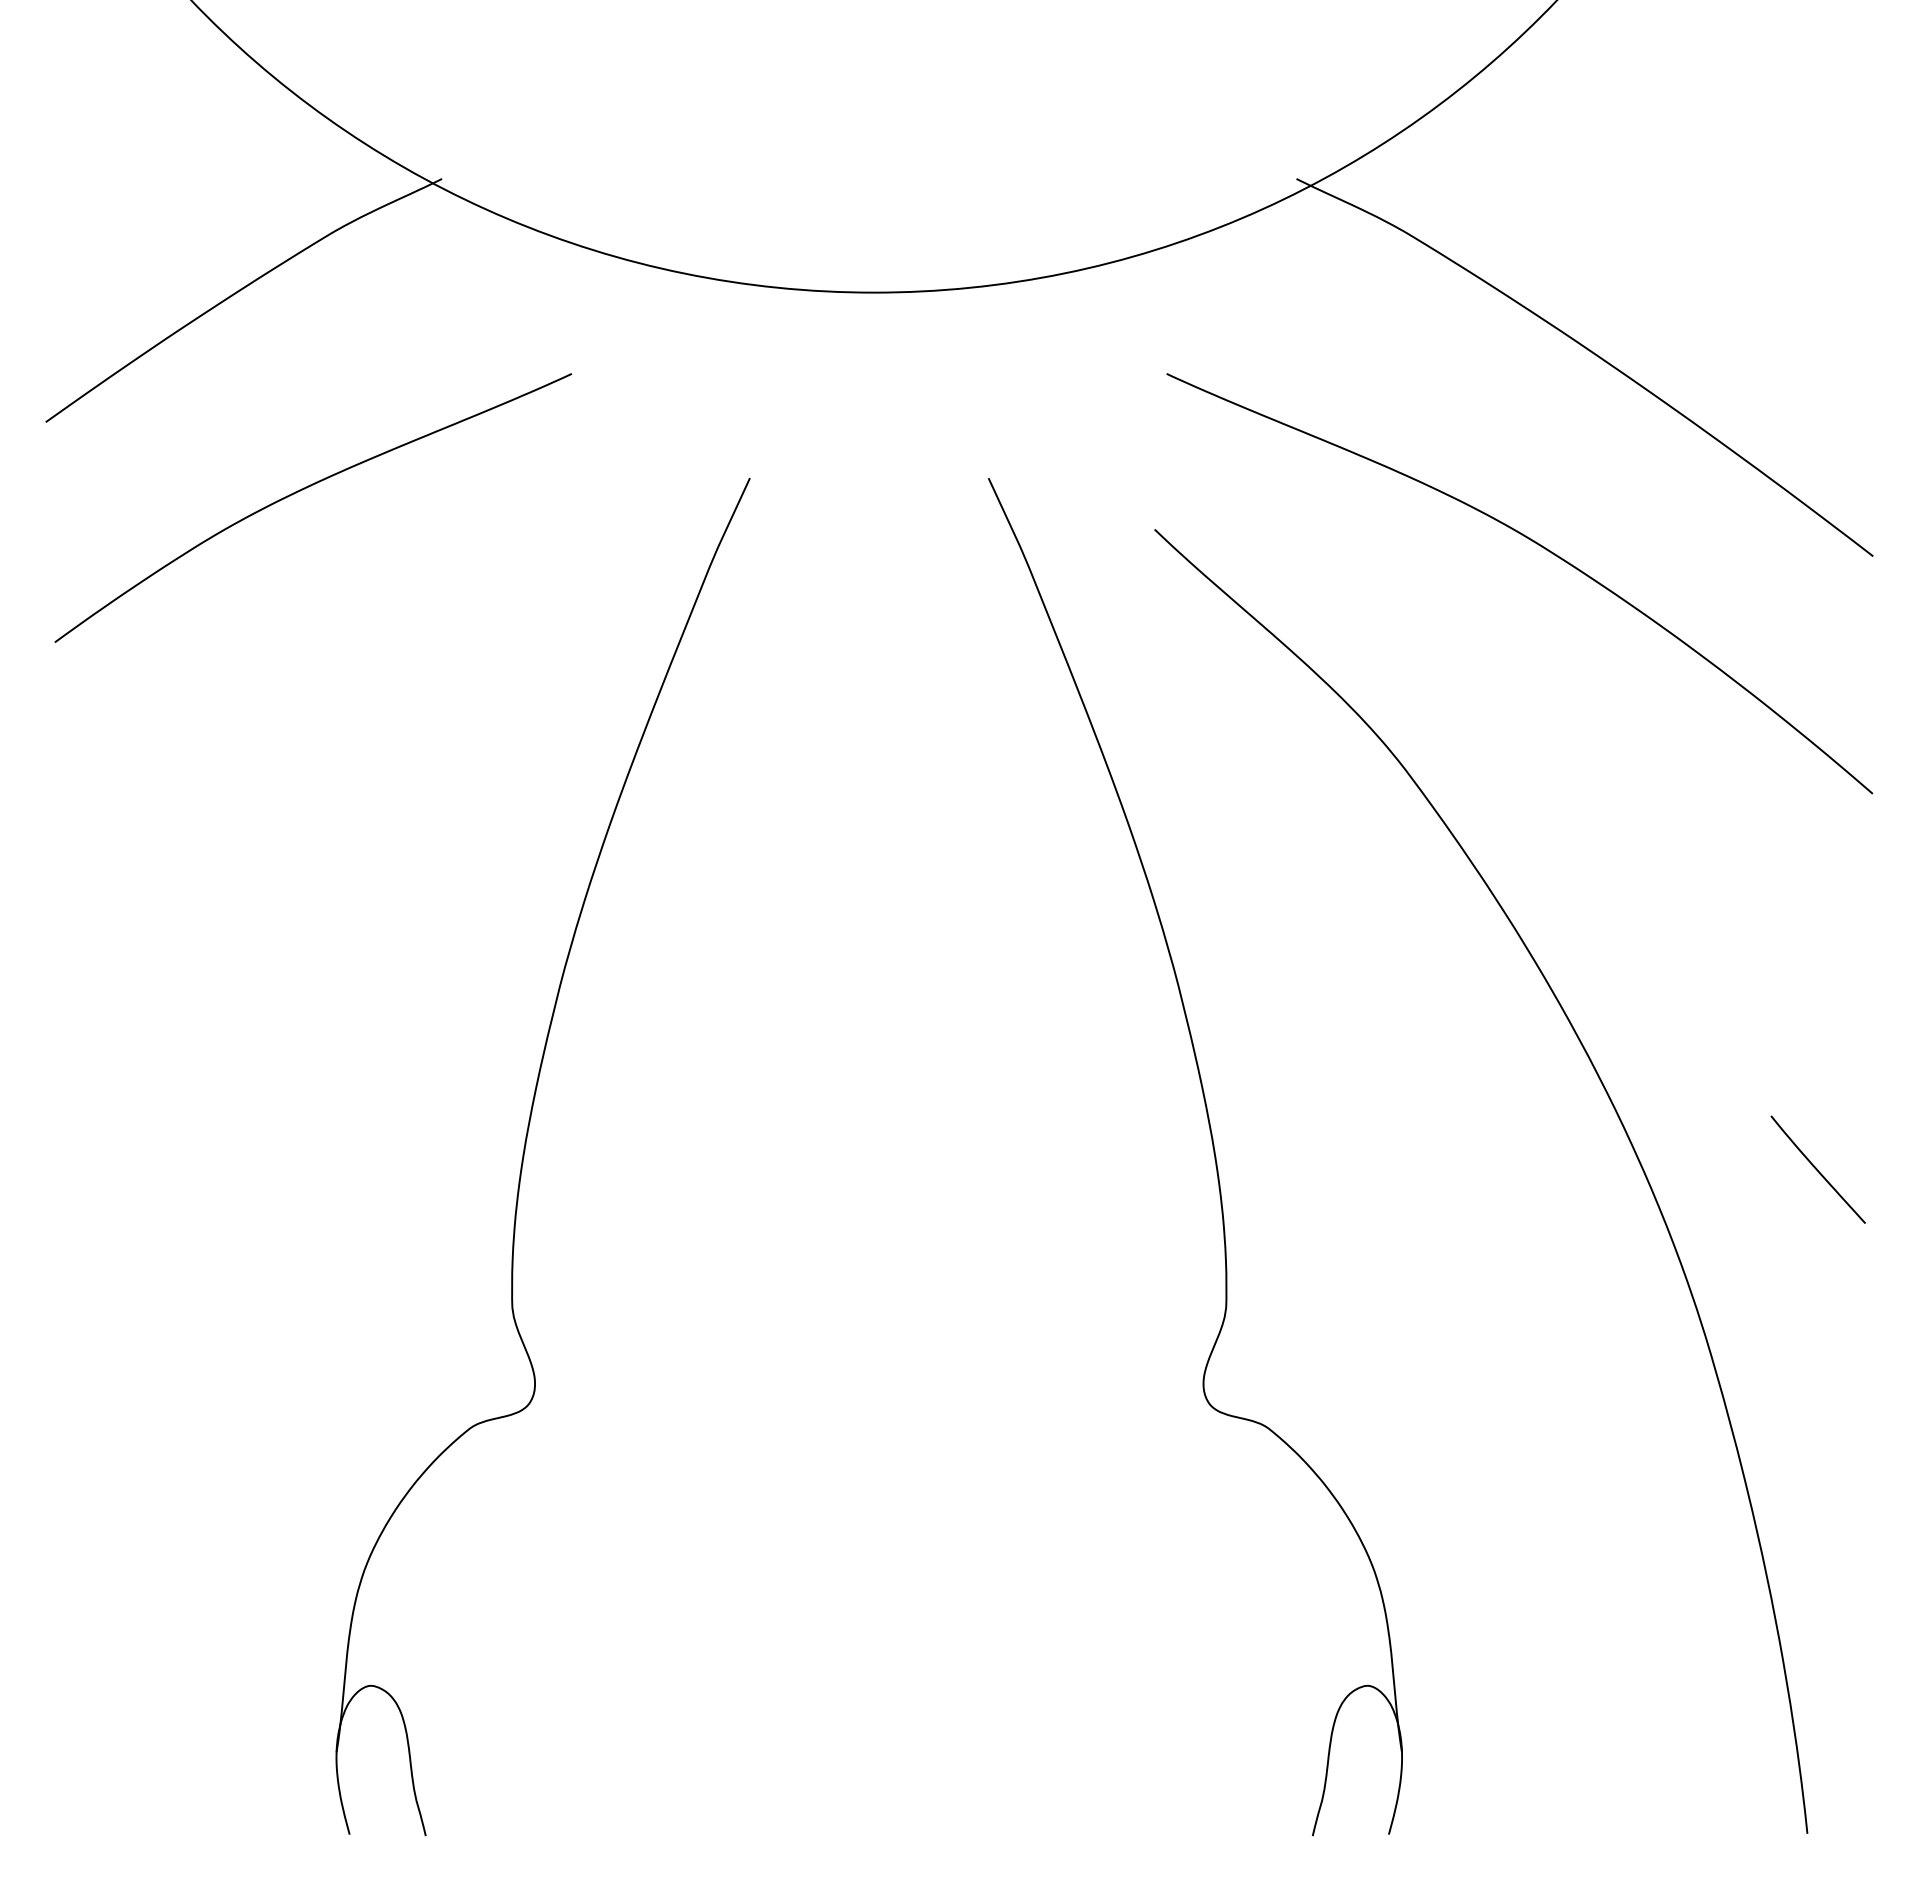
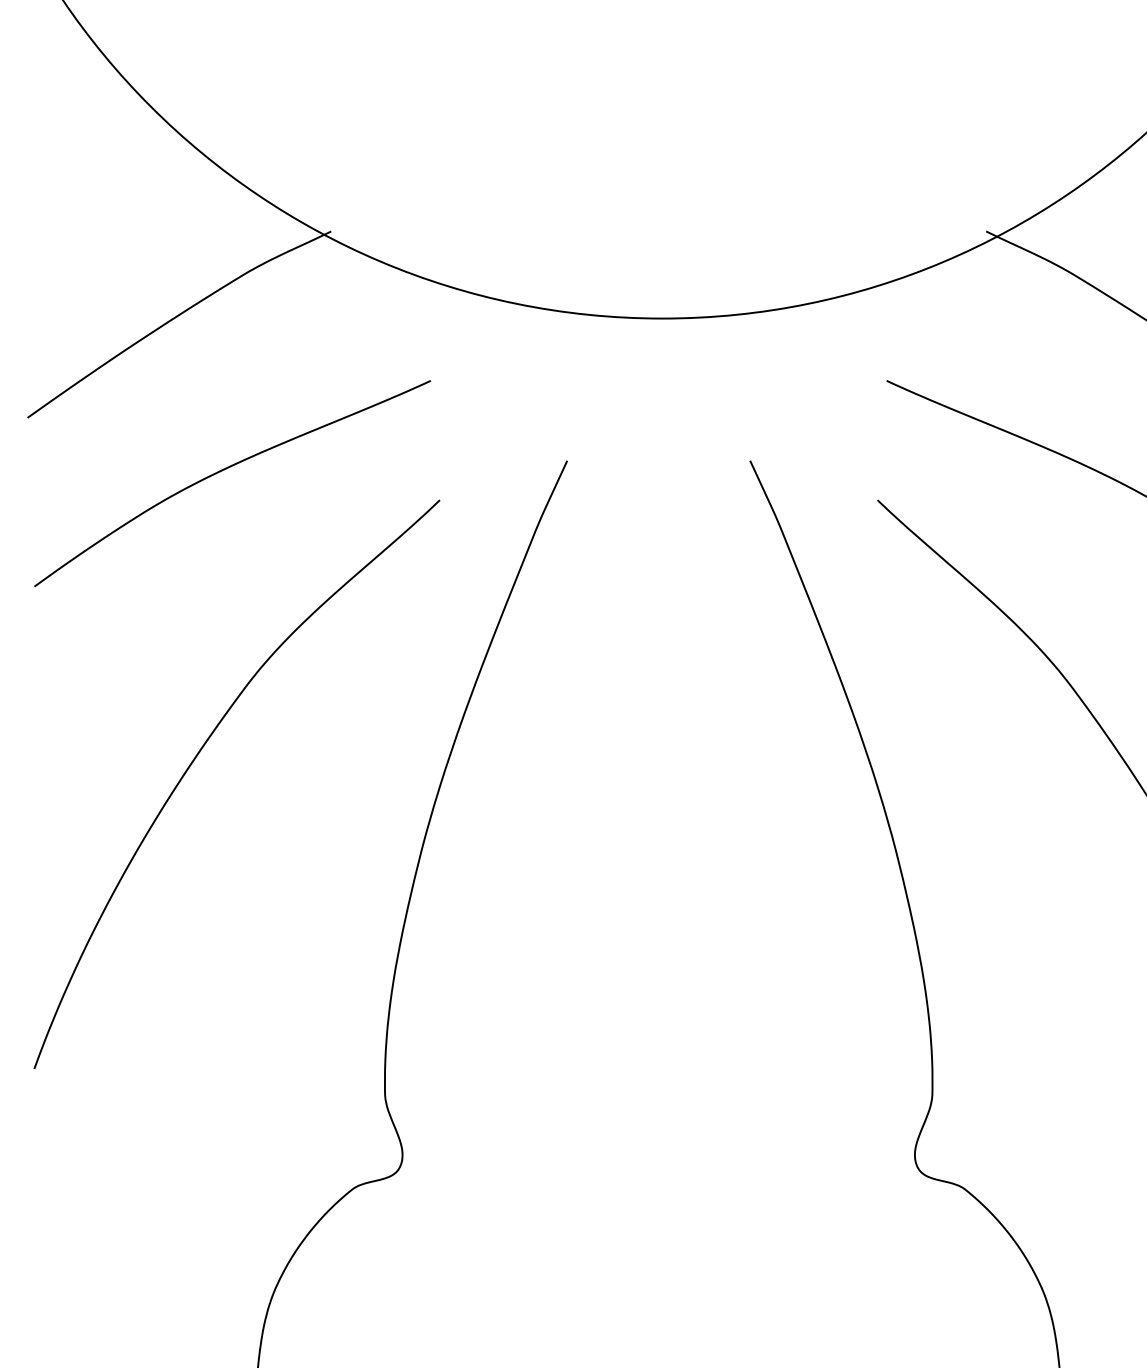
curve: (265, 866) -> (195, 758), added

